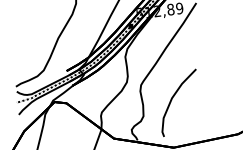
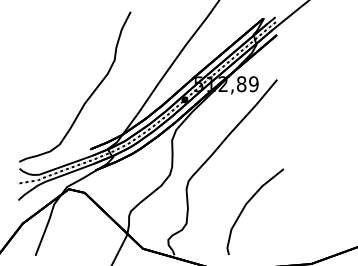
curve: (173, 98) -> (247, 204), moved

